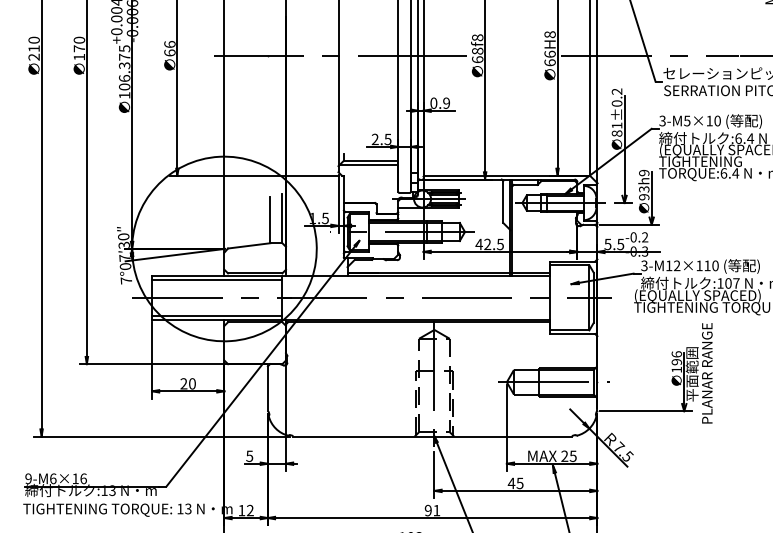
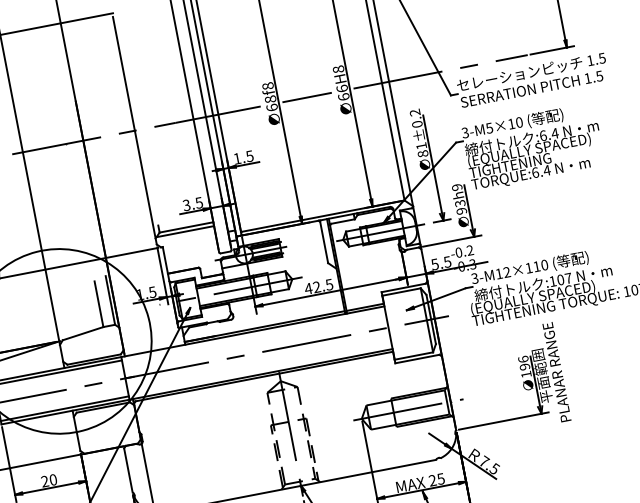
line: (513, 56) -> (306, 97), added
text: (439, 102) -> (242, 156), 0.9 -> 1.5
text: (374, 139) -> (185, 205), 2.5 -> 3.5

